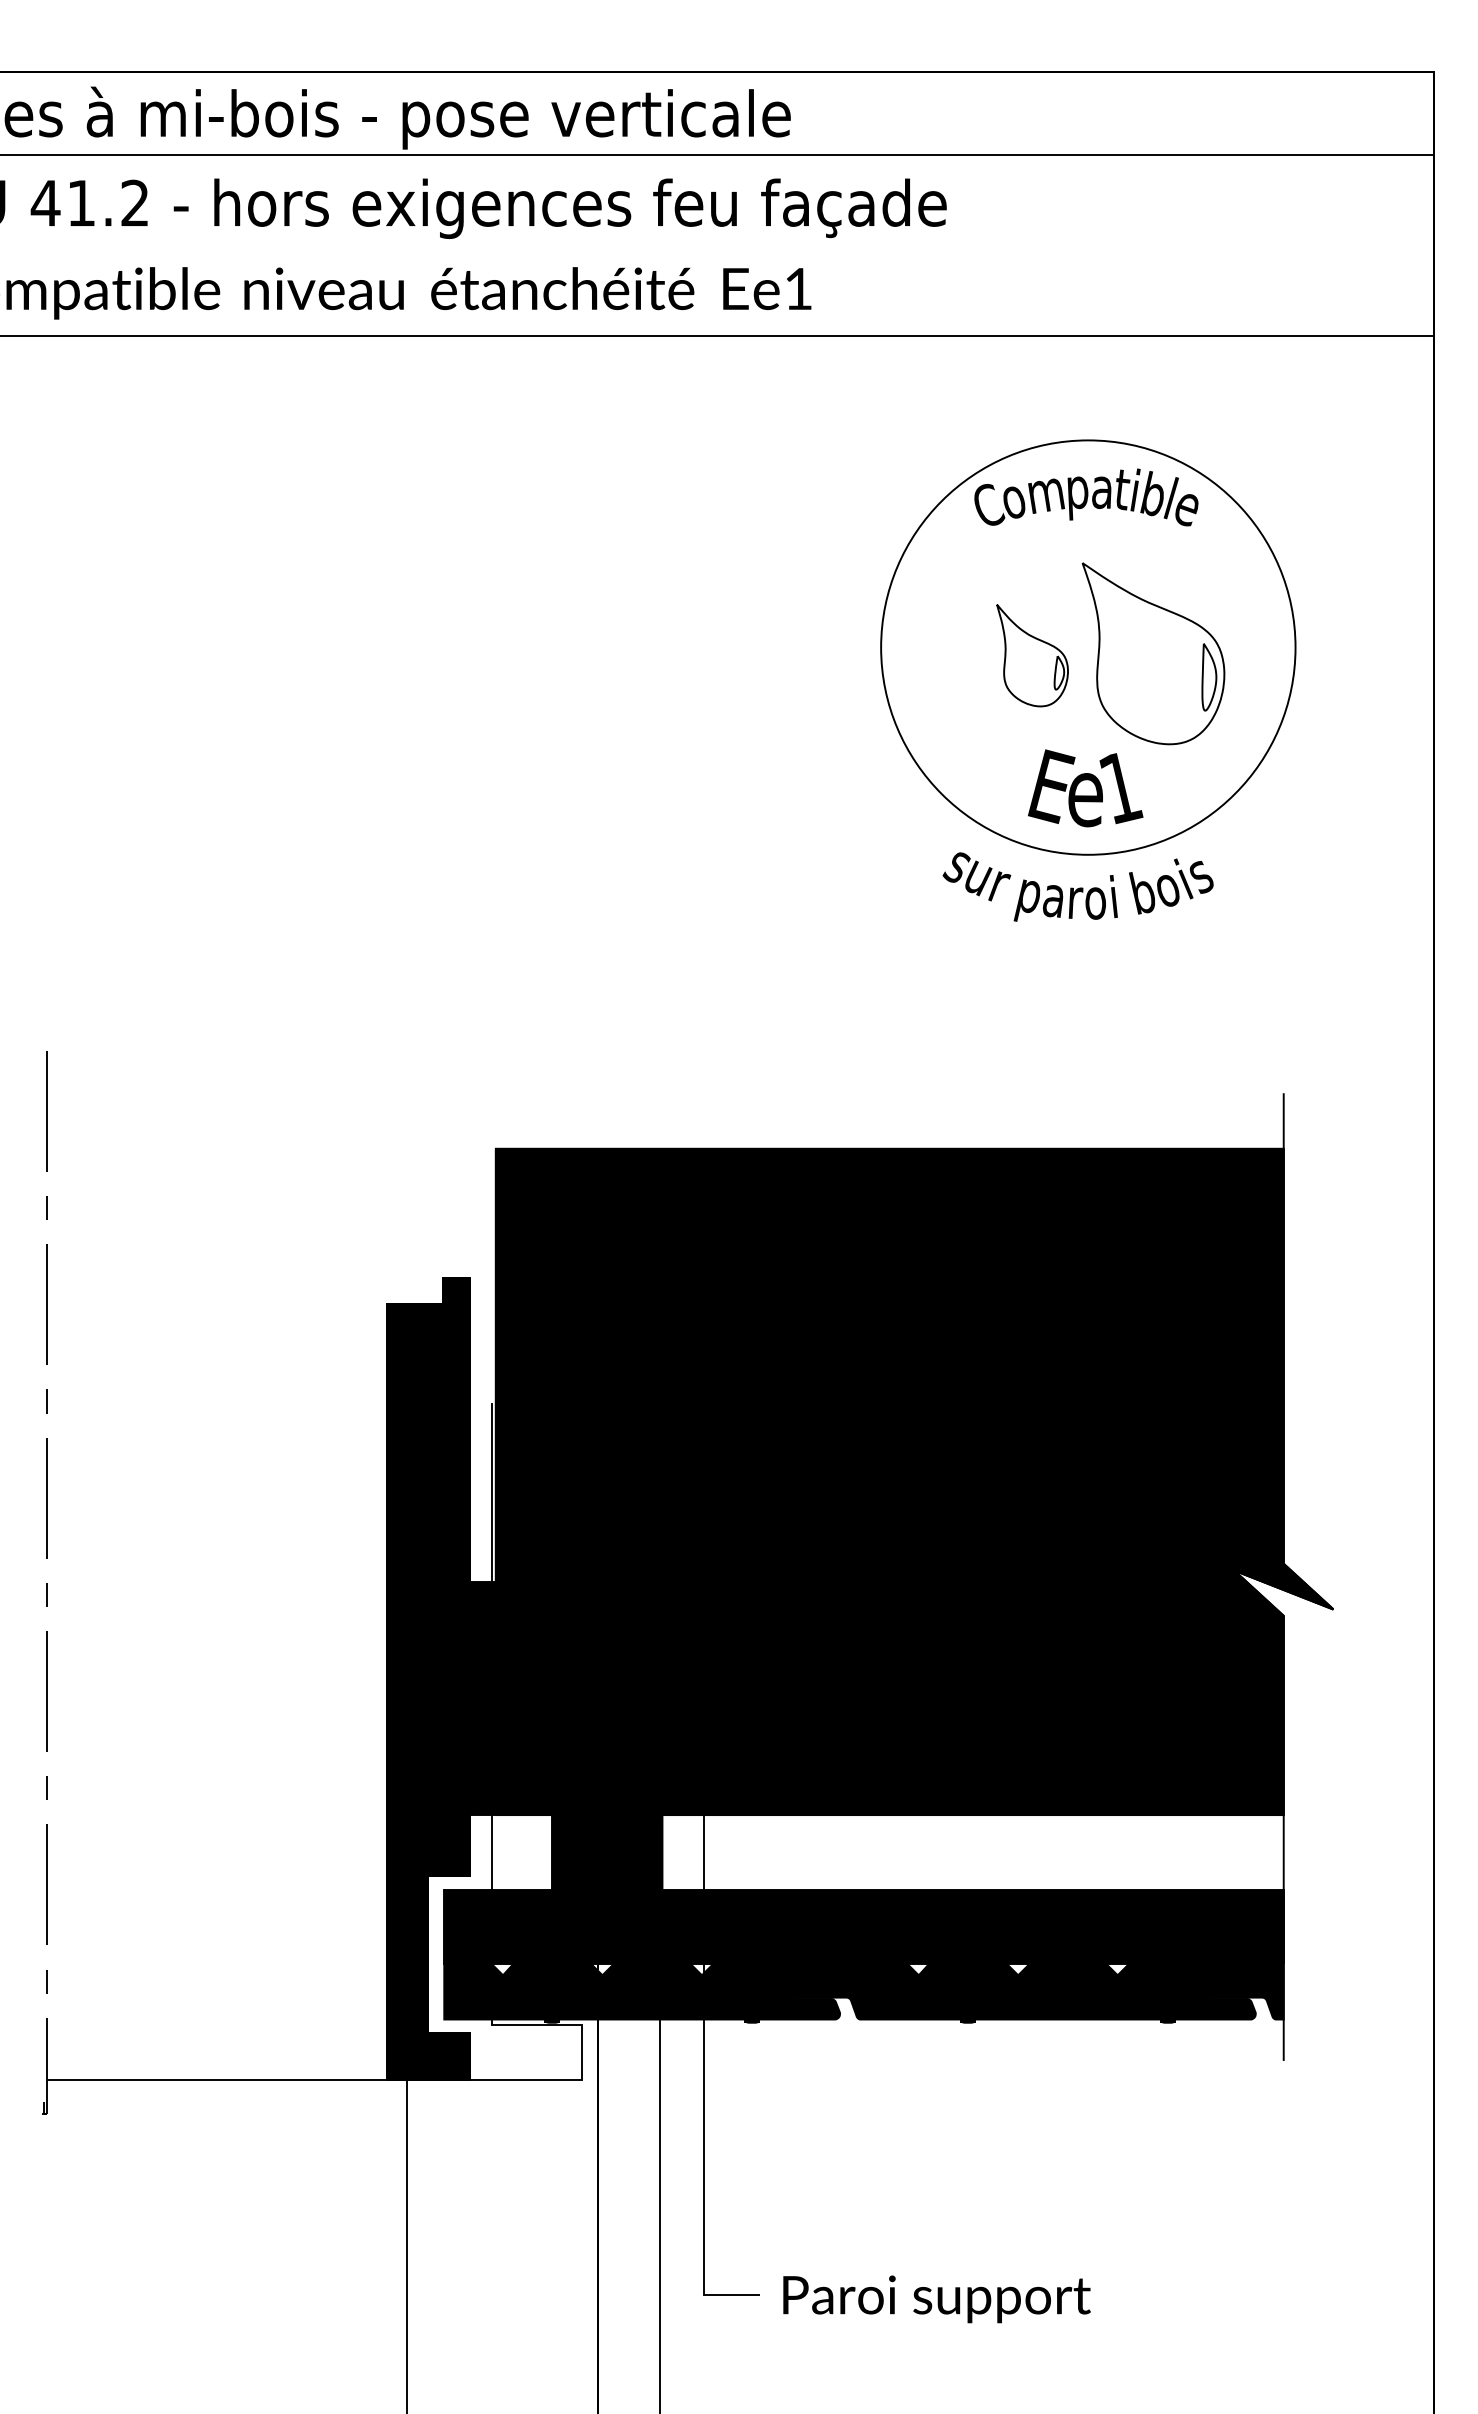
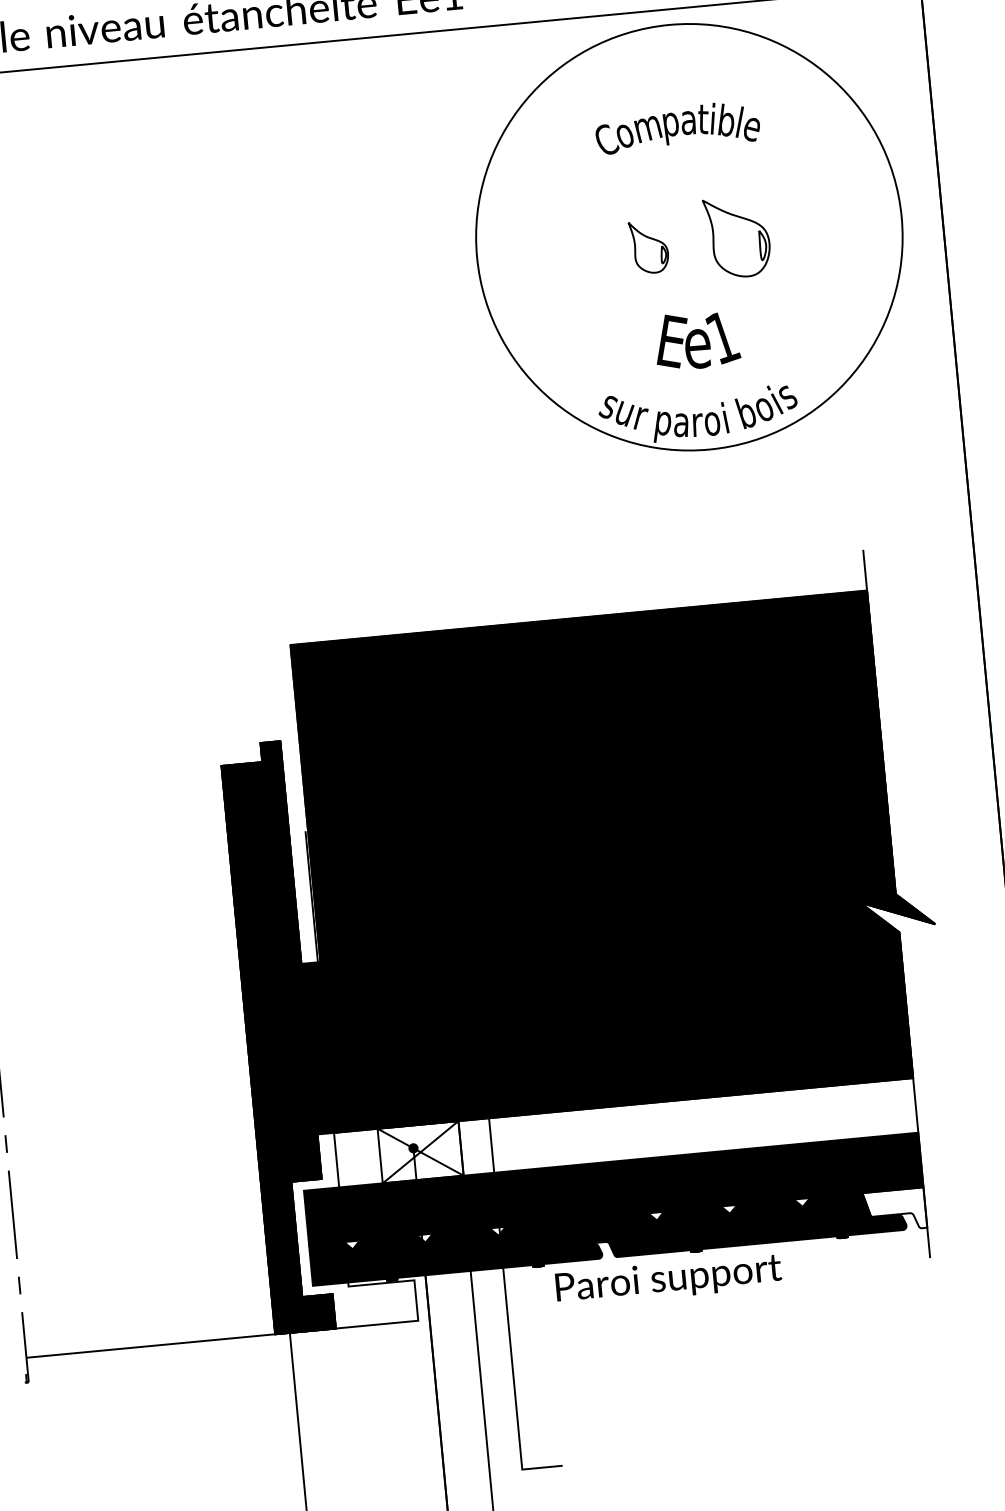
circle: (1088, 647) -> (689, 237), size x1.4
part: (1153, 653) -> (737, 237), size x0.6
part: (1032, 655) -> (649, 246), size x0.7
fill: (606, 1852) -> (420, 1152), removed
fill: (1241, 1991) -> (894, 1210), removed
text: (936, 2299) -> (668, 1280), moved

